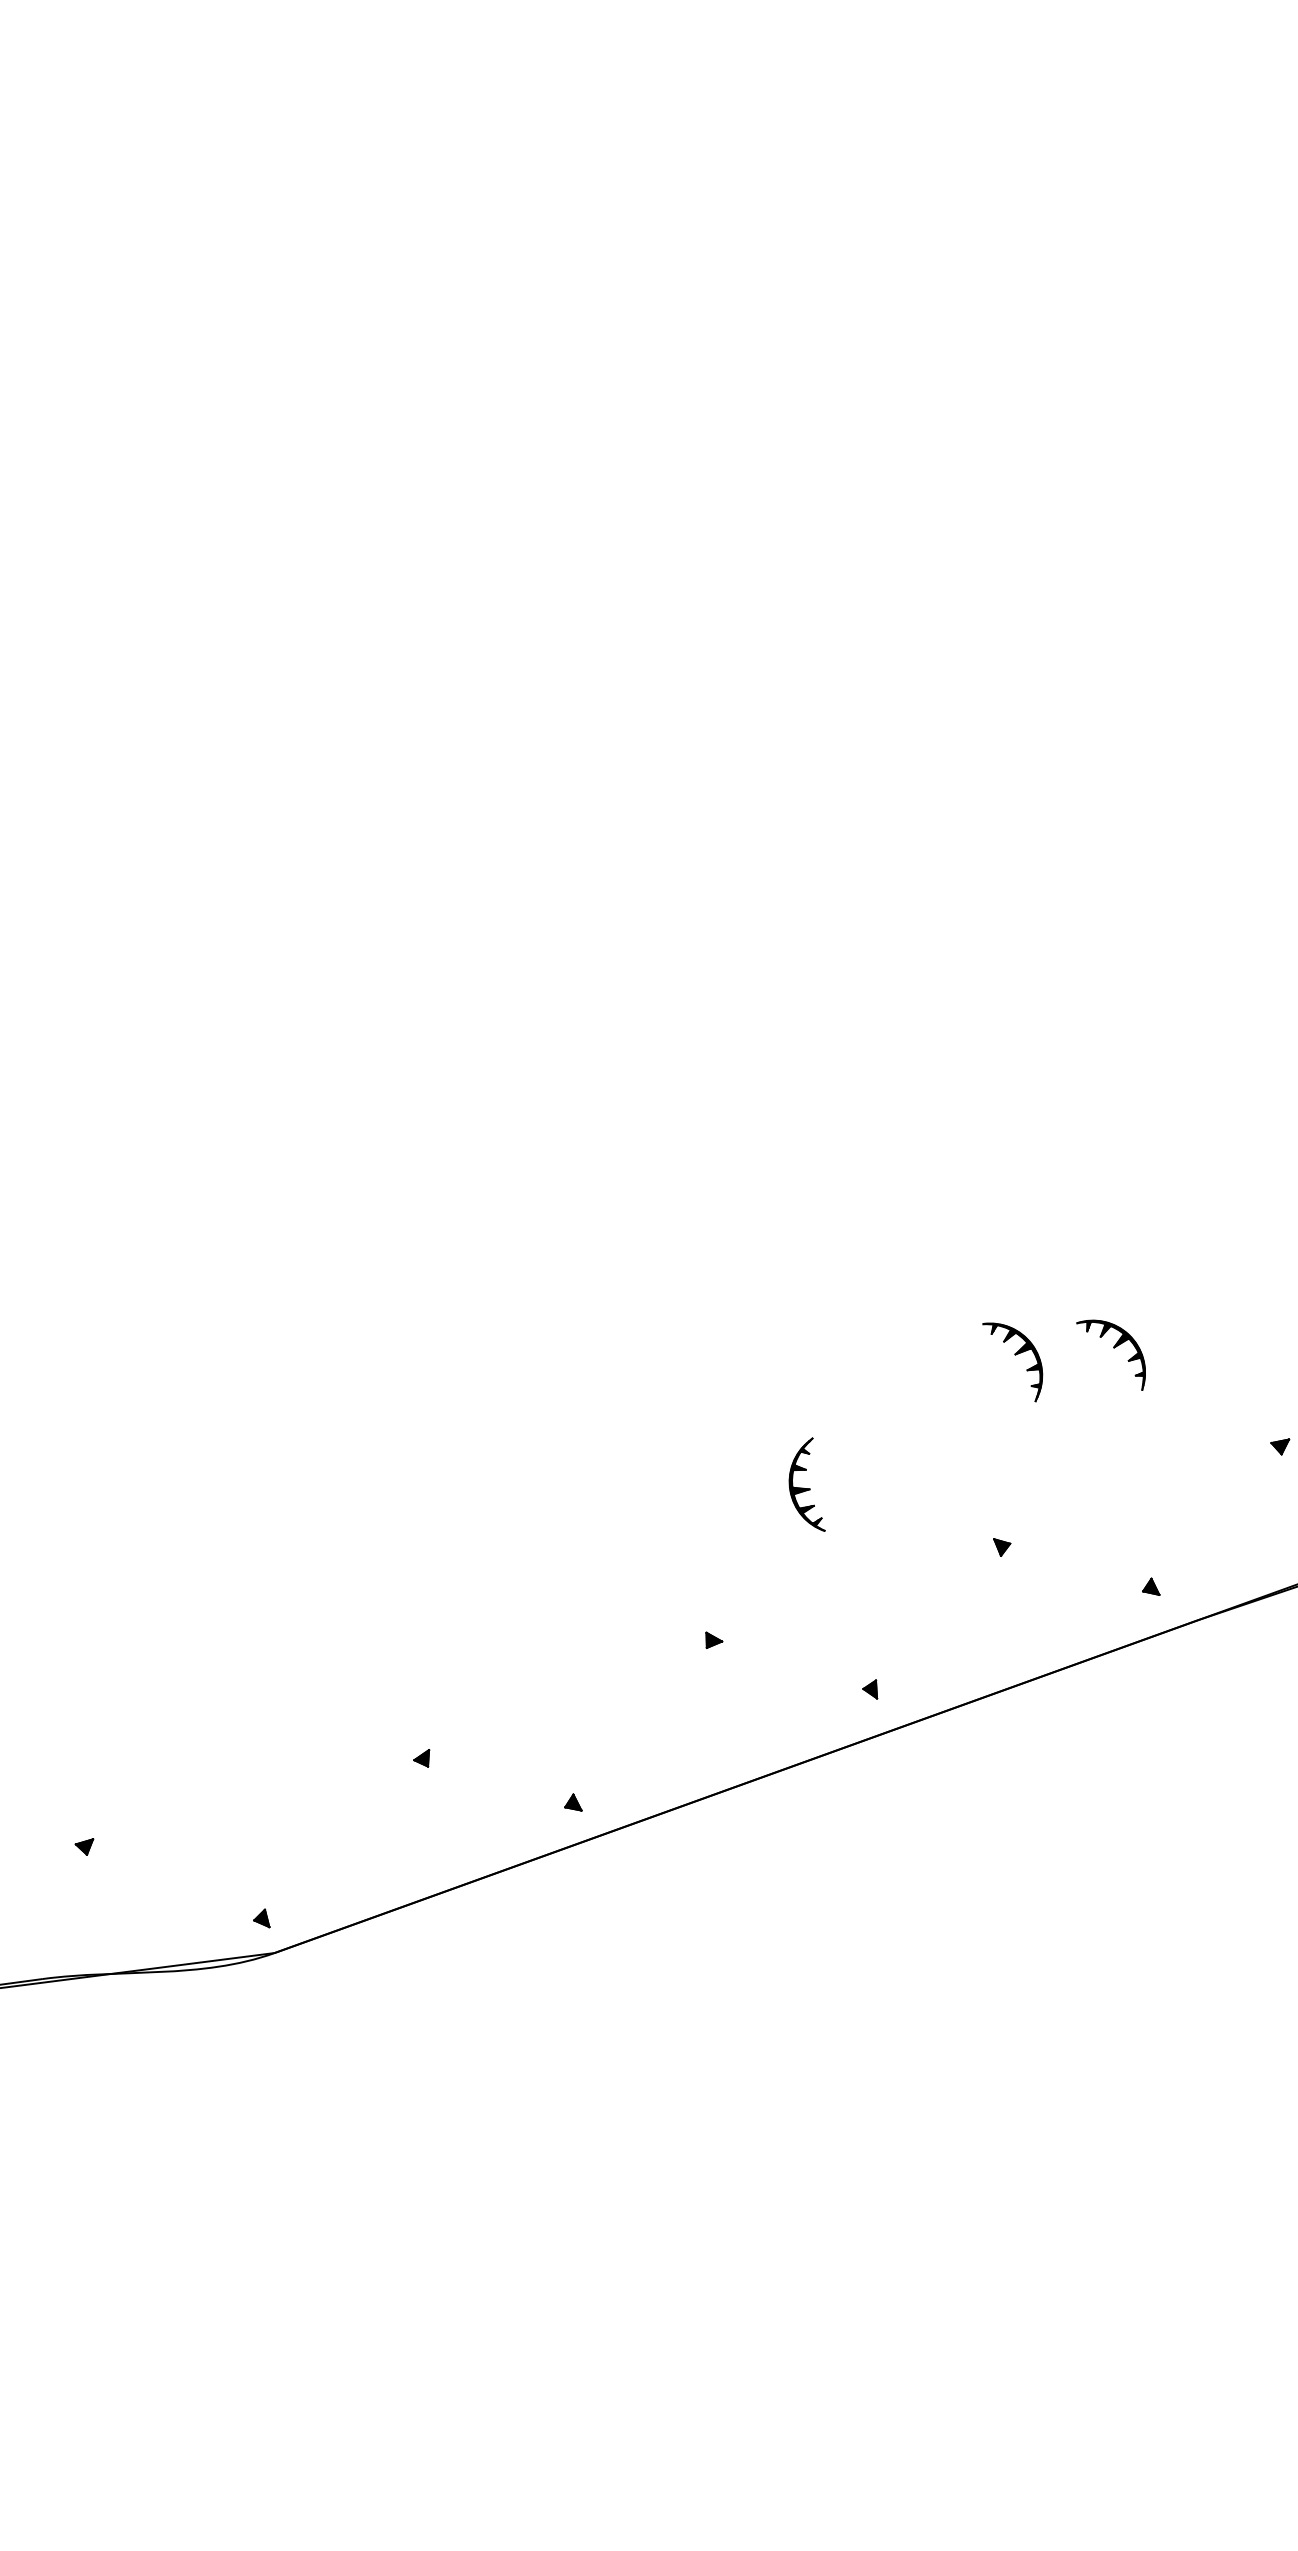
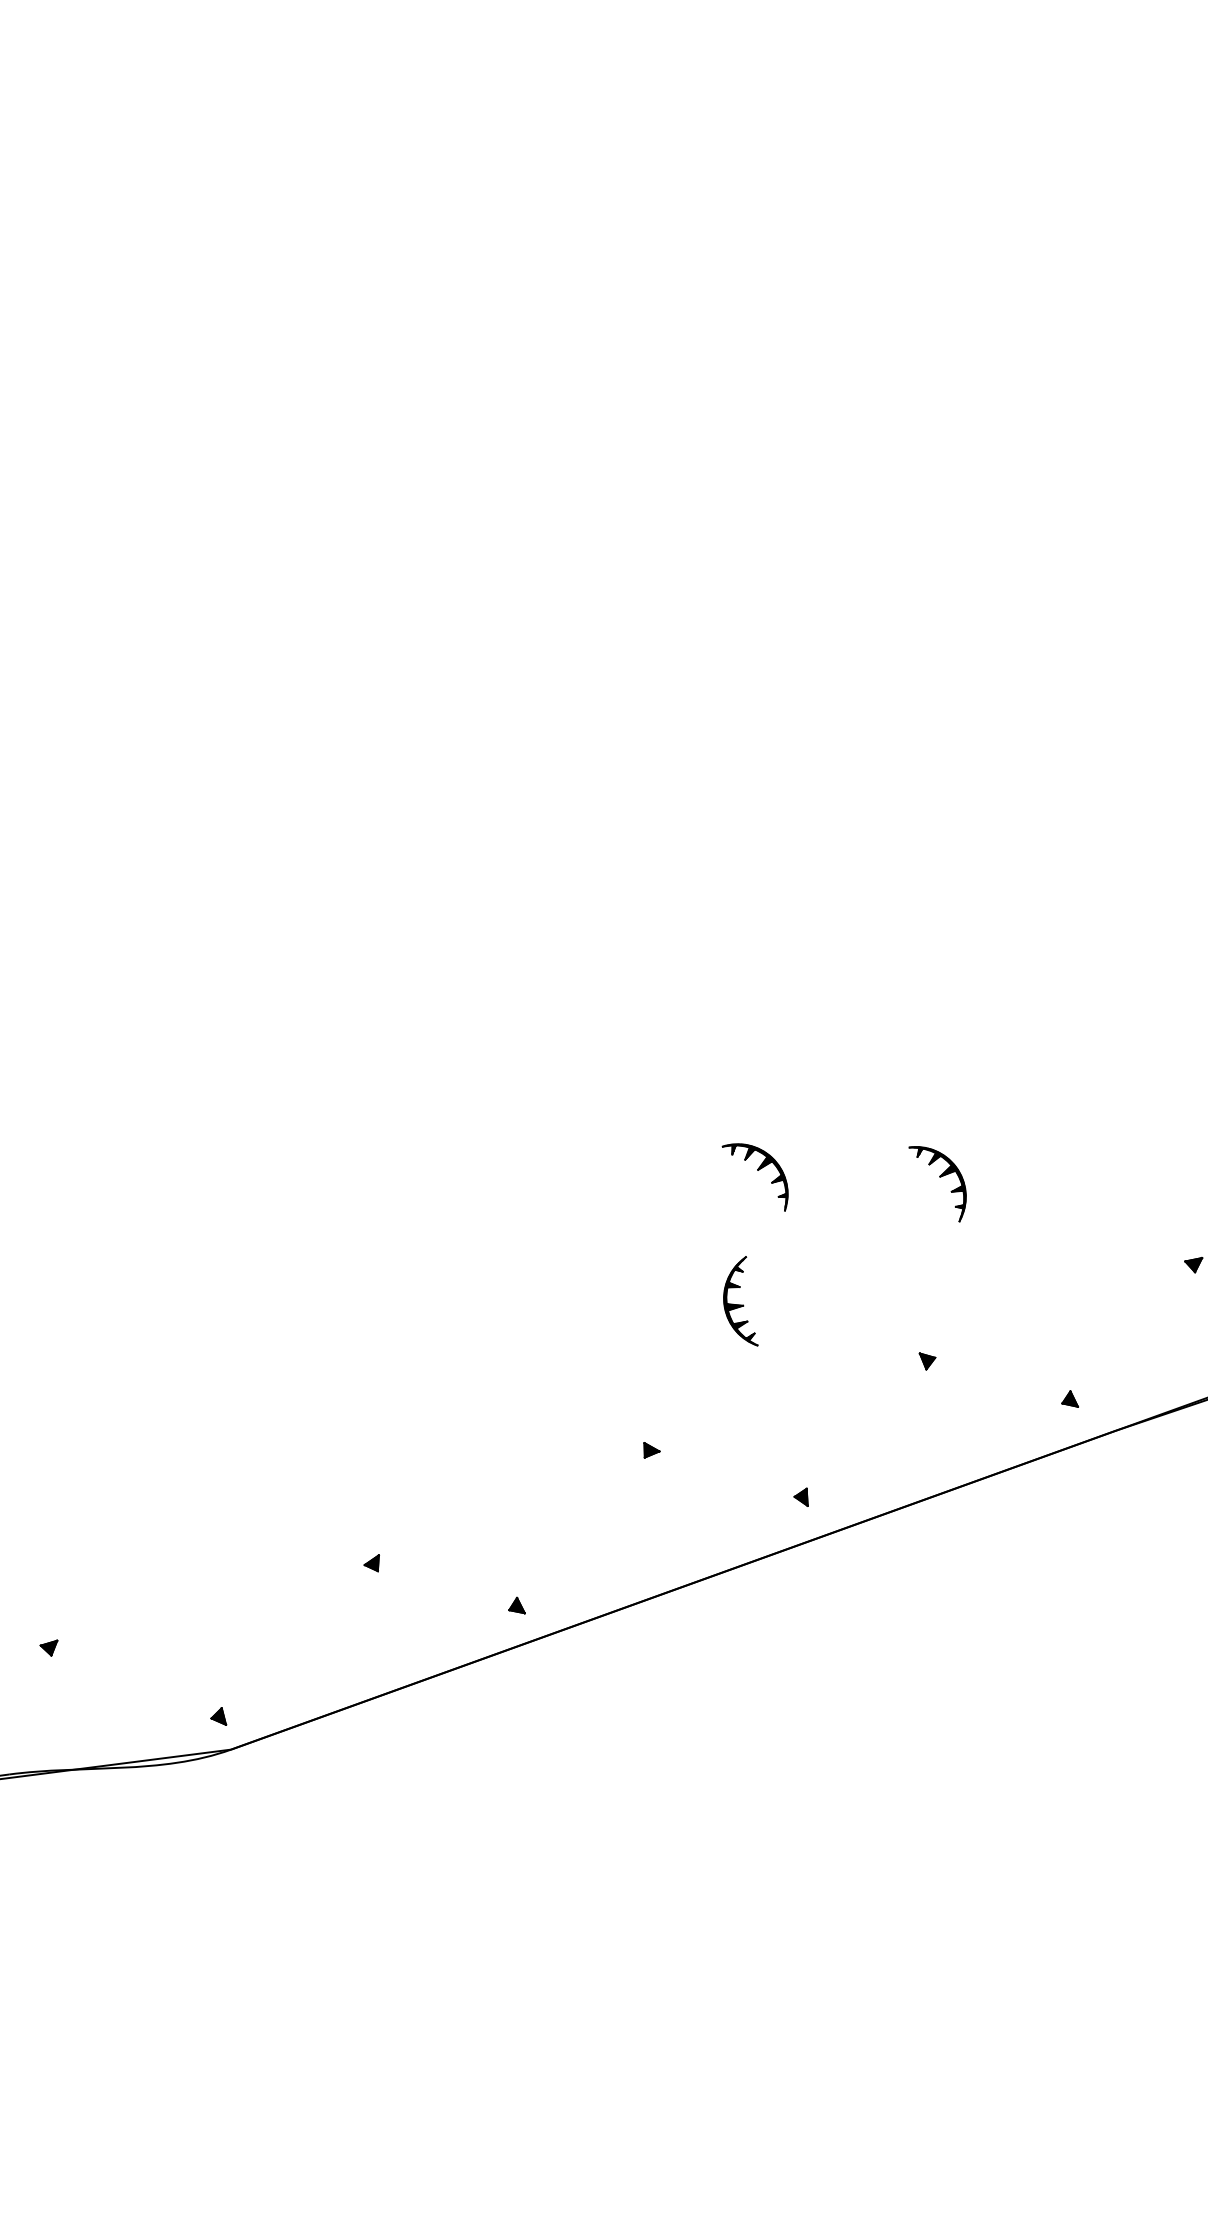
part: (1113, 1348) -> (757, 1170), moved

